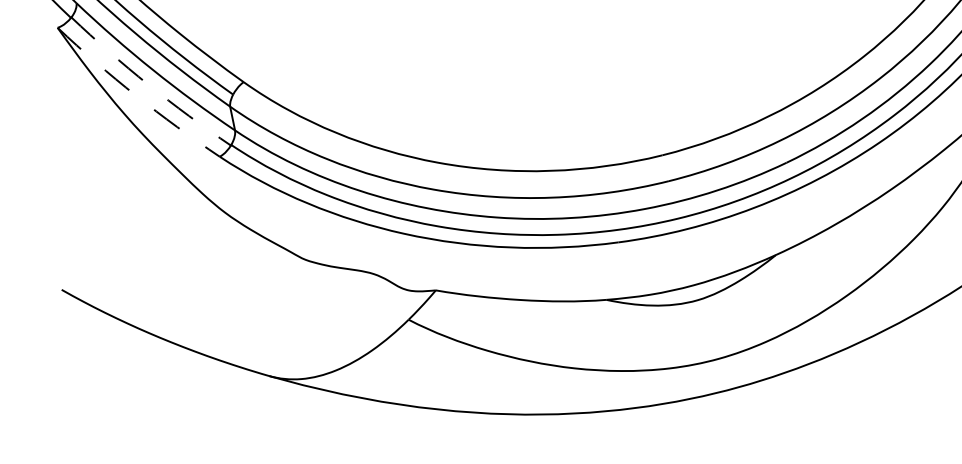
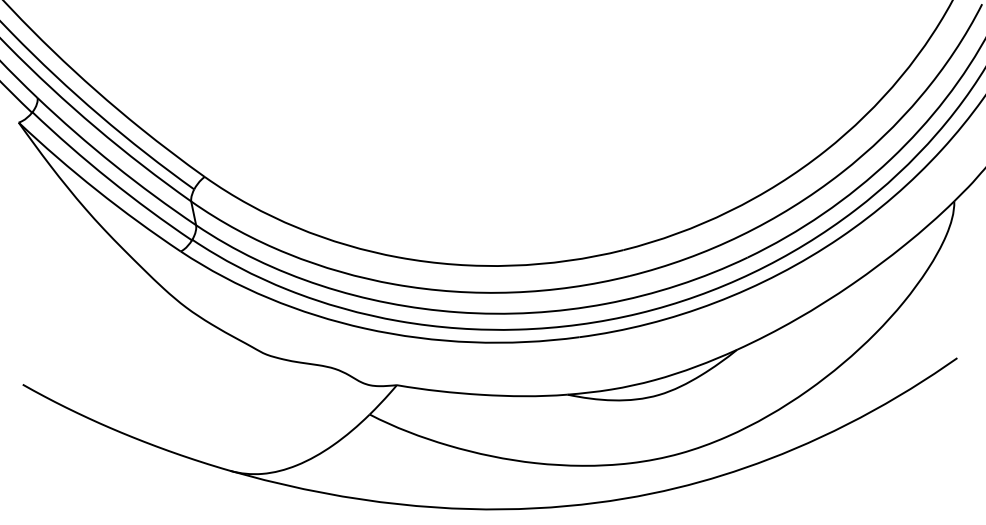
arc: (148, 84) -> (109, 179), dashed -> solid
arc: (136, 95) -> (97, 190), dashed -> solid

